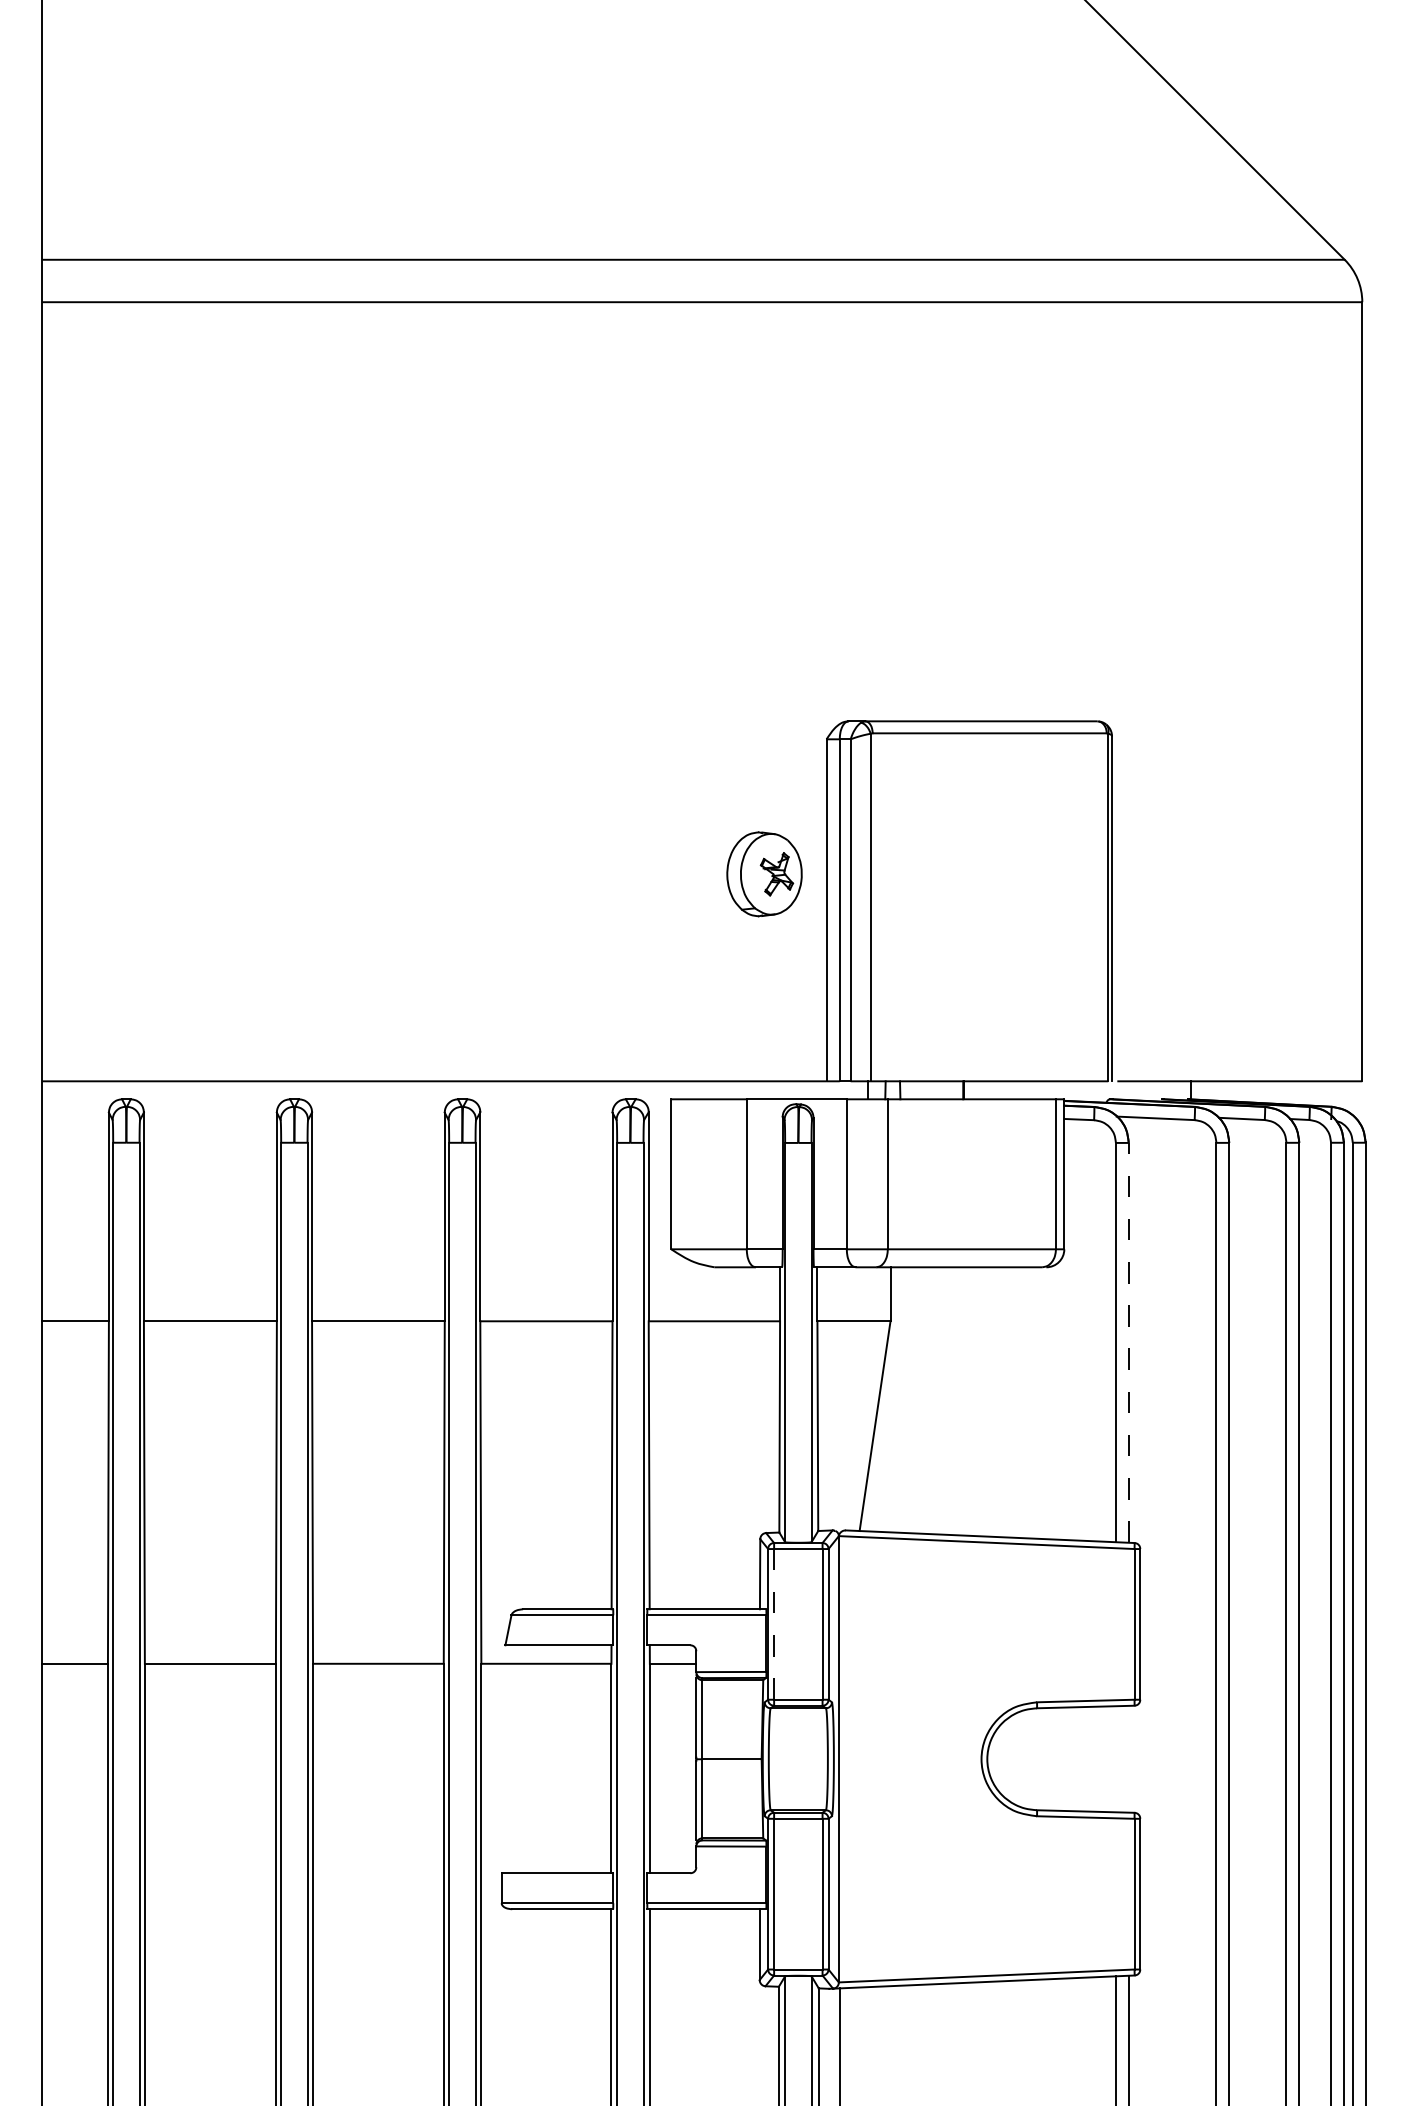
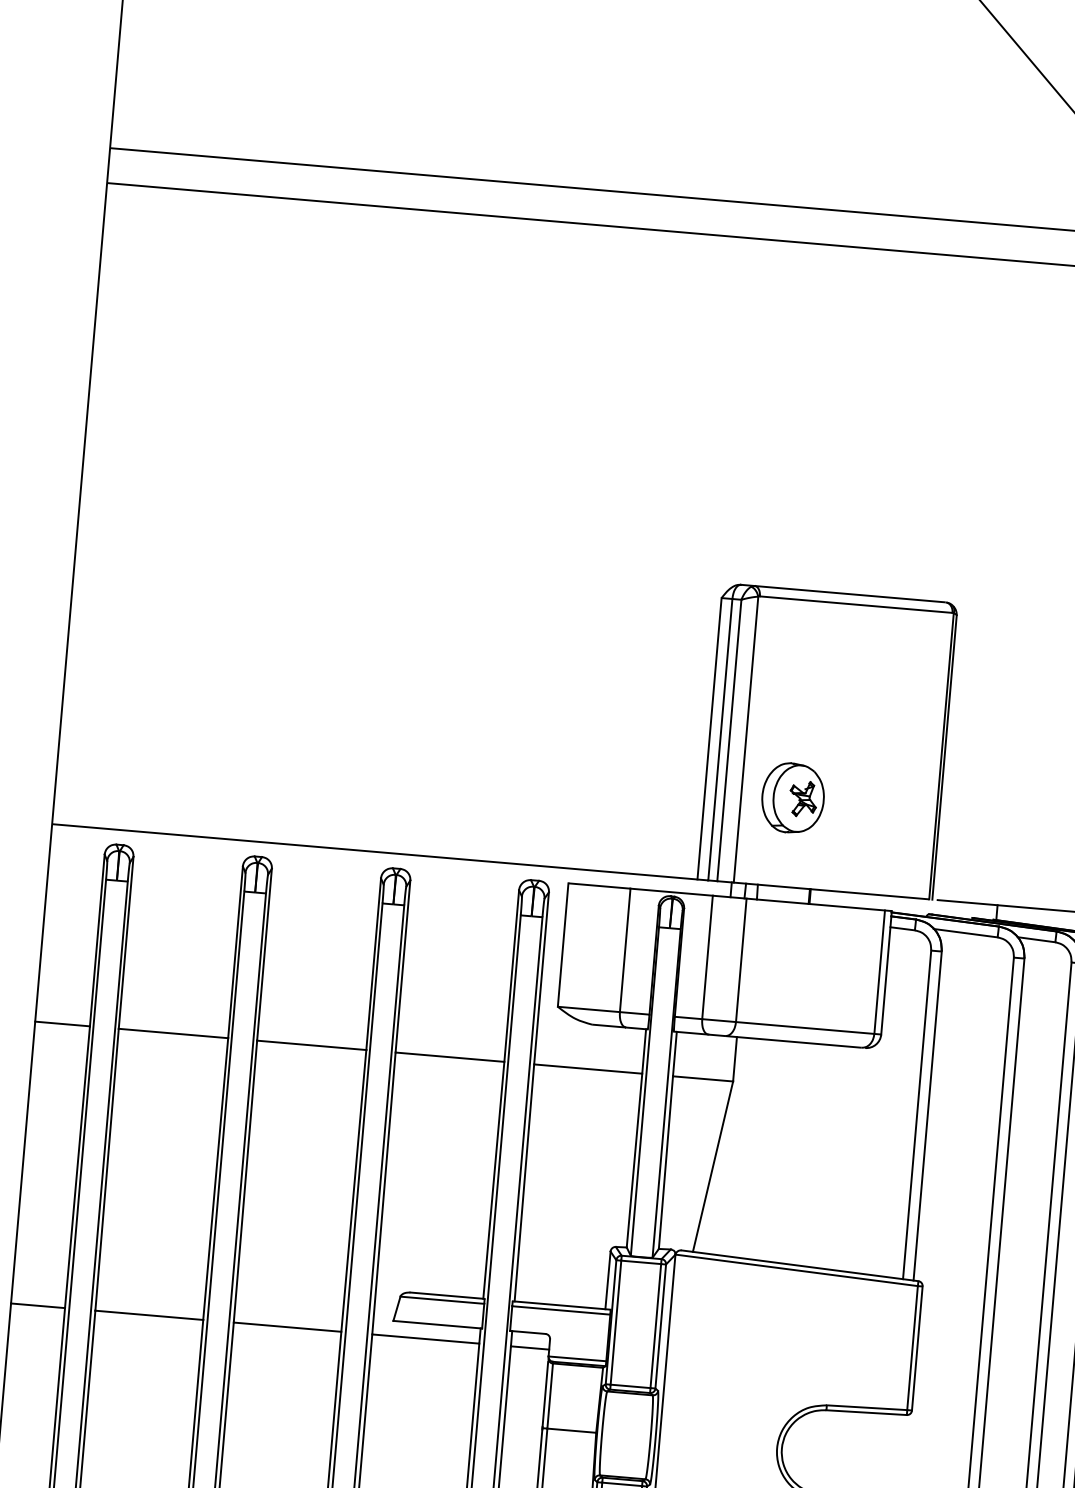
part: (764, 874) -> (793, 798), moved
line: (1128, 1342) -> (927, 1115), dashed -> solid
line: (774, 1623) -> (616, 1321), dashed -> solid

